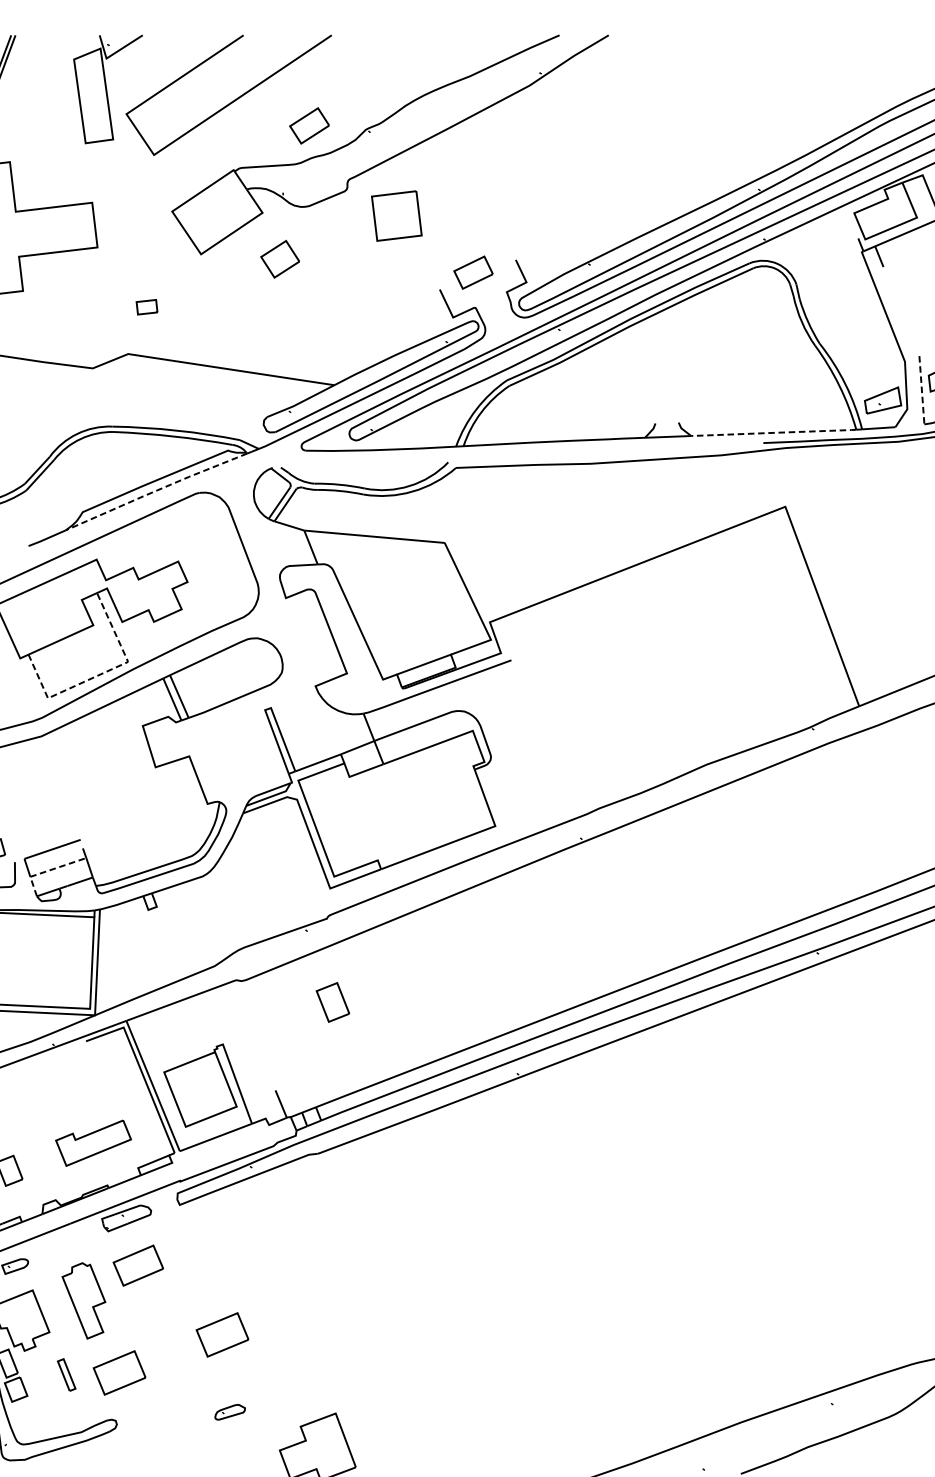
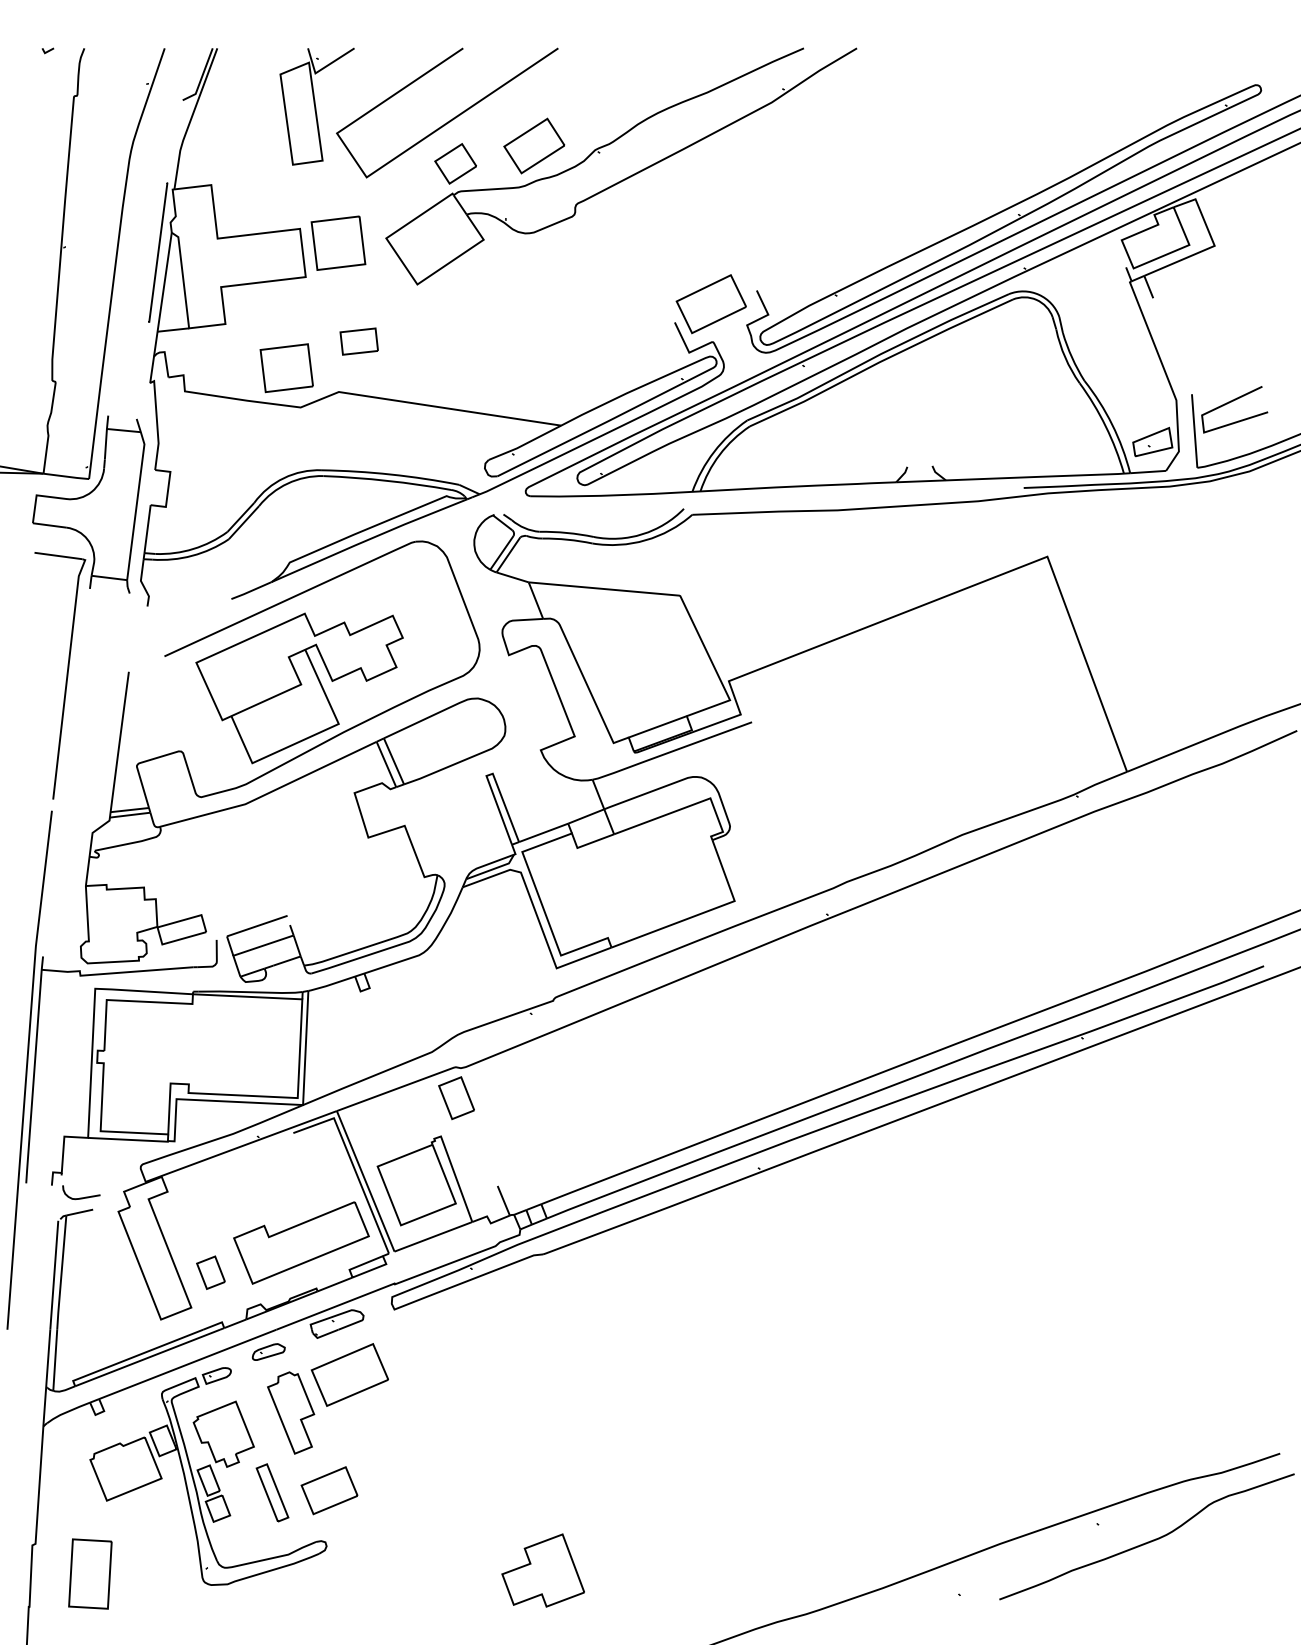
part: (309, 125) -> (534, 145), size x1.43
part: (396, 215) -> (338, 242), moved
part: (279, 258) -> (455, 163), moved
part: (472, 272) -> (710, 304), size x1.67
part: (146, 307) -> (358, 341), size x1.67
part: (79, 332) -> (286, 368), added
line: (921, 390) -> (1194, 431), dashed -> solid
line: (775, 432) -> (1036, 476), dashed -> solid
line: (155, 490) -> (368, 539), dashed -> solid
line: (101, 674) -> (309, 737), dashed -> solid
line: (48, 871) -> (252, 949), dashed -> solid
part: (332, 1002) -> (456, 1098), moved
part: (93, 1142) -> (301, 1242), size x1.67
part: (138, 1265) -> (349, 1374), size x1.43
part: (222, 1334) -> (440, 1449), removed
part: (66, 1374) -> (272, 1492), size x1.67
part: (229, 1411) -> (268, 1351), moved

